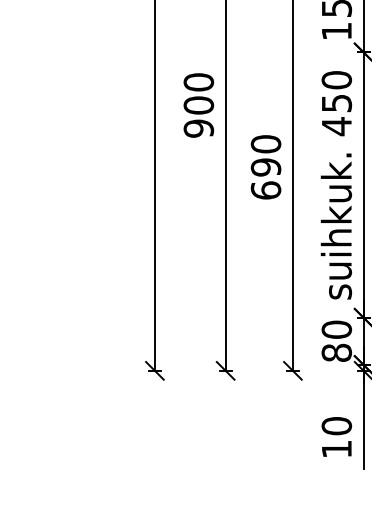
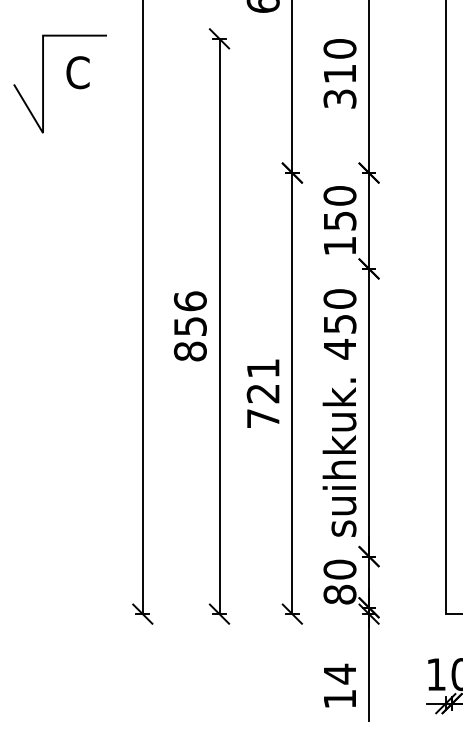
text: (198, 105) -> (189, 326), 900 -> 856
text: (265, 167) -> (262, 393), 690 -> 721
text: (336, 425) -> (339, 673), 10 -> 14

